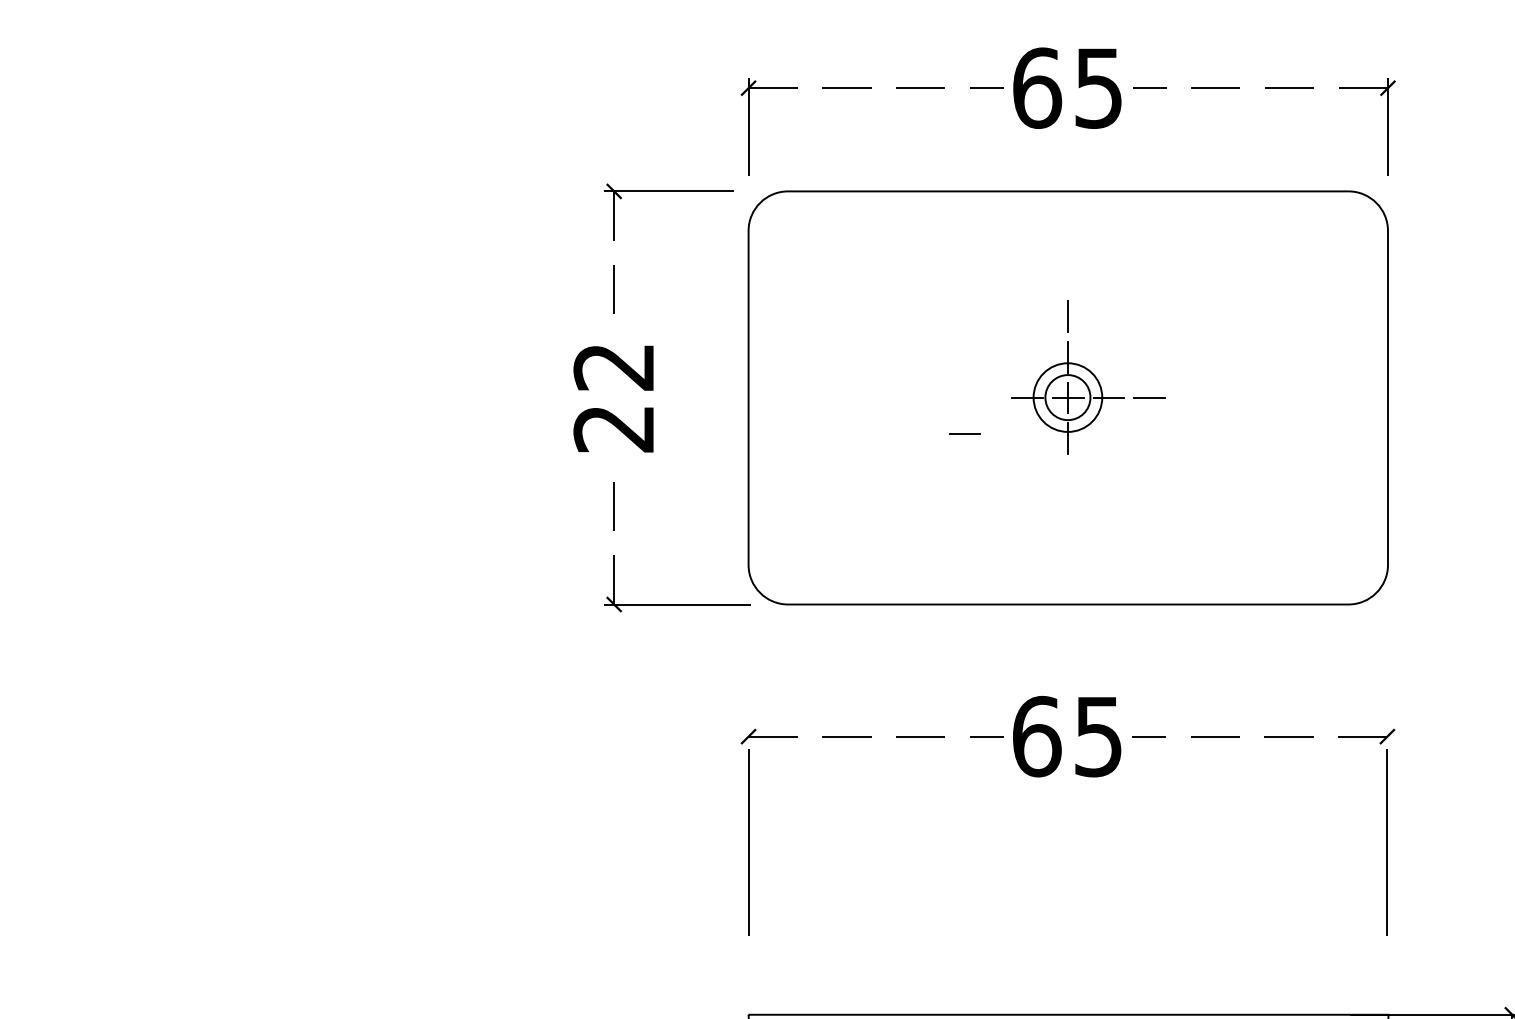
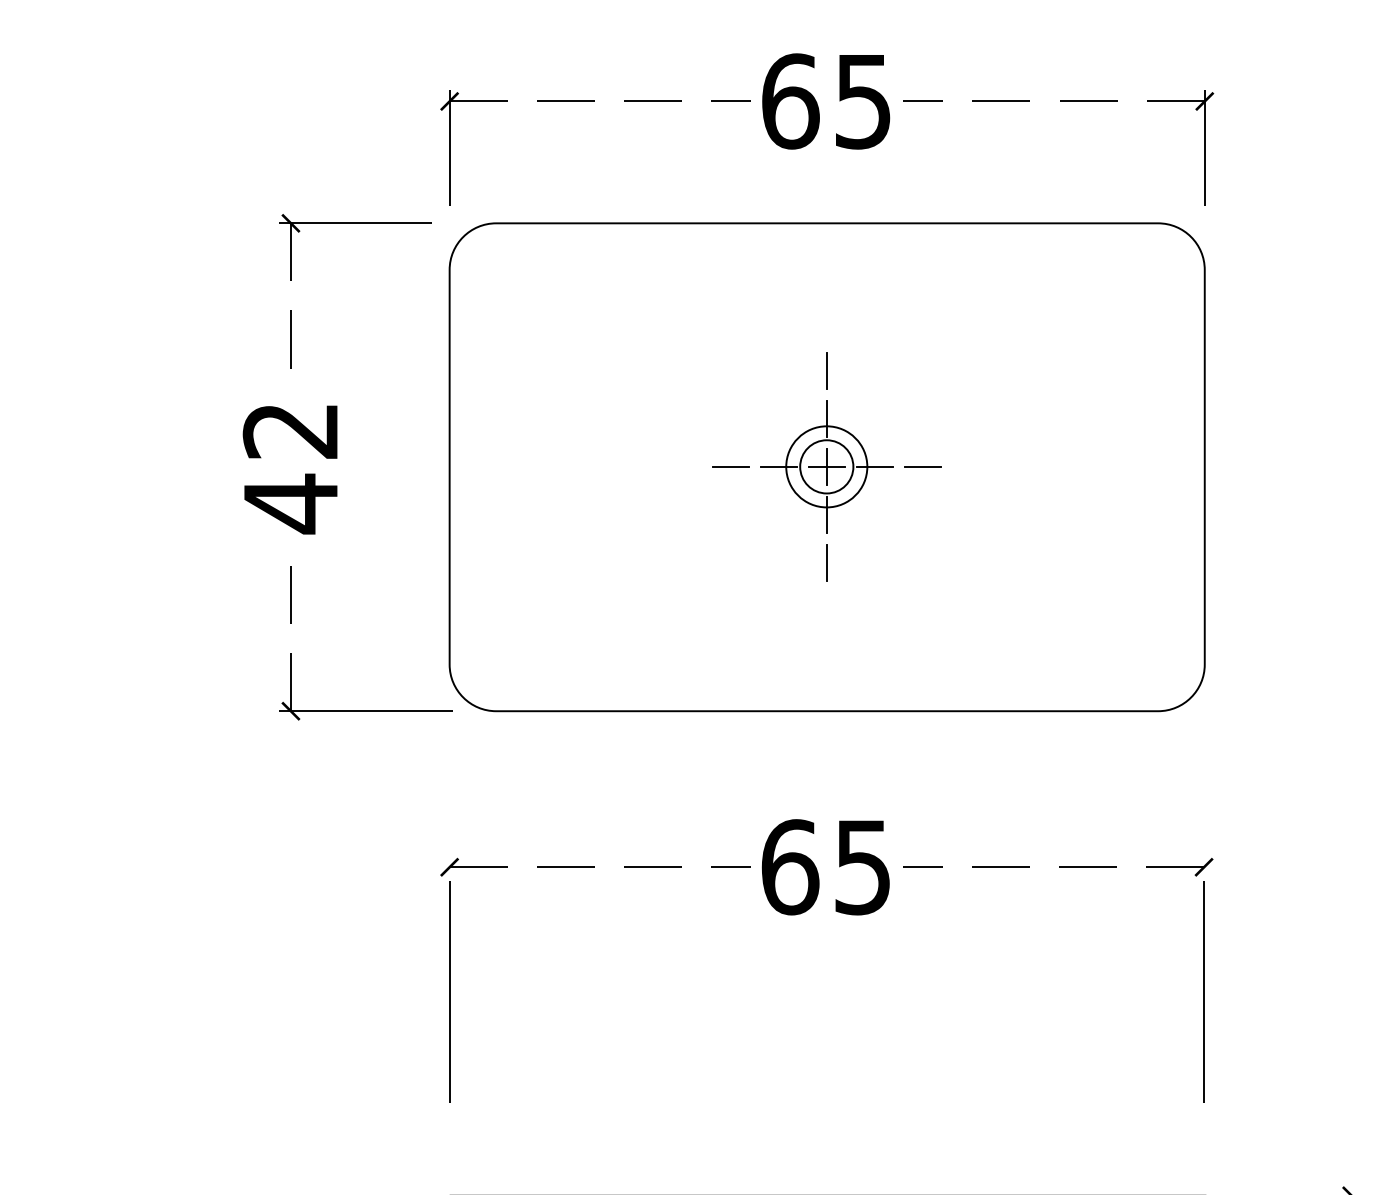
text: (613, 428) -> (290, 503), 22 -> 42
line: (964, 433) -> (730, 466), moved
line: (1067, 478) -> (826, 562), added

